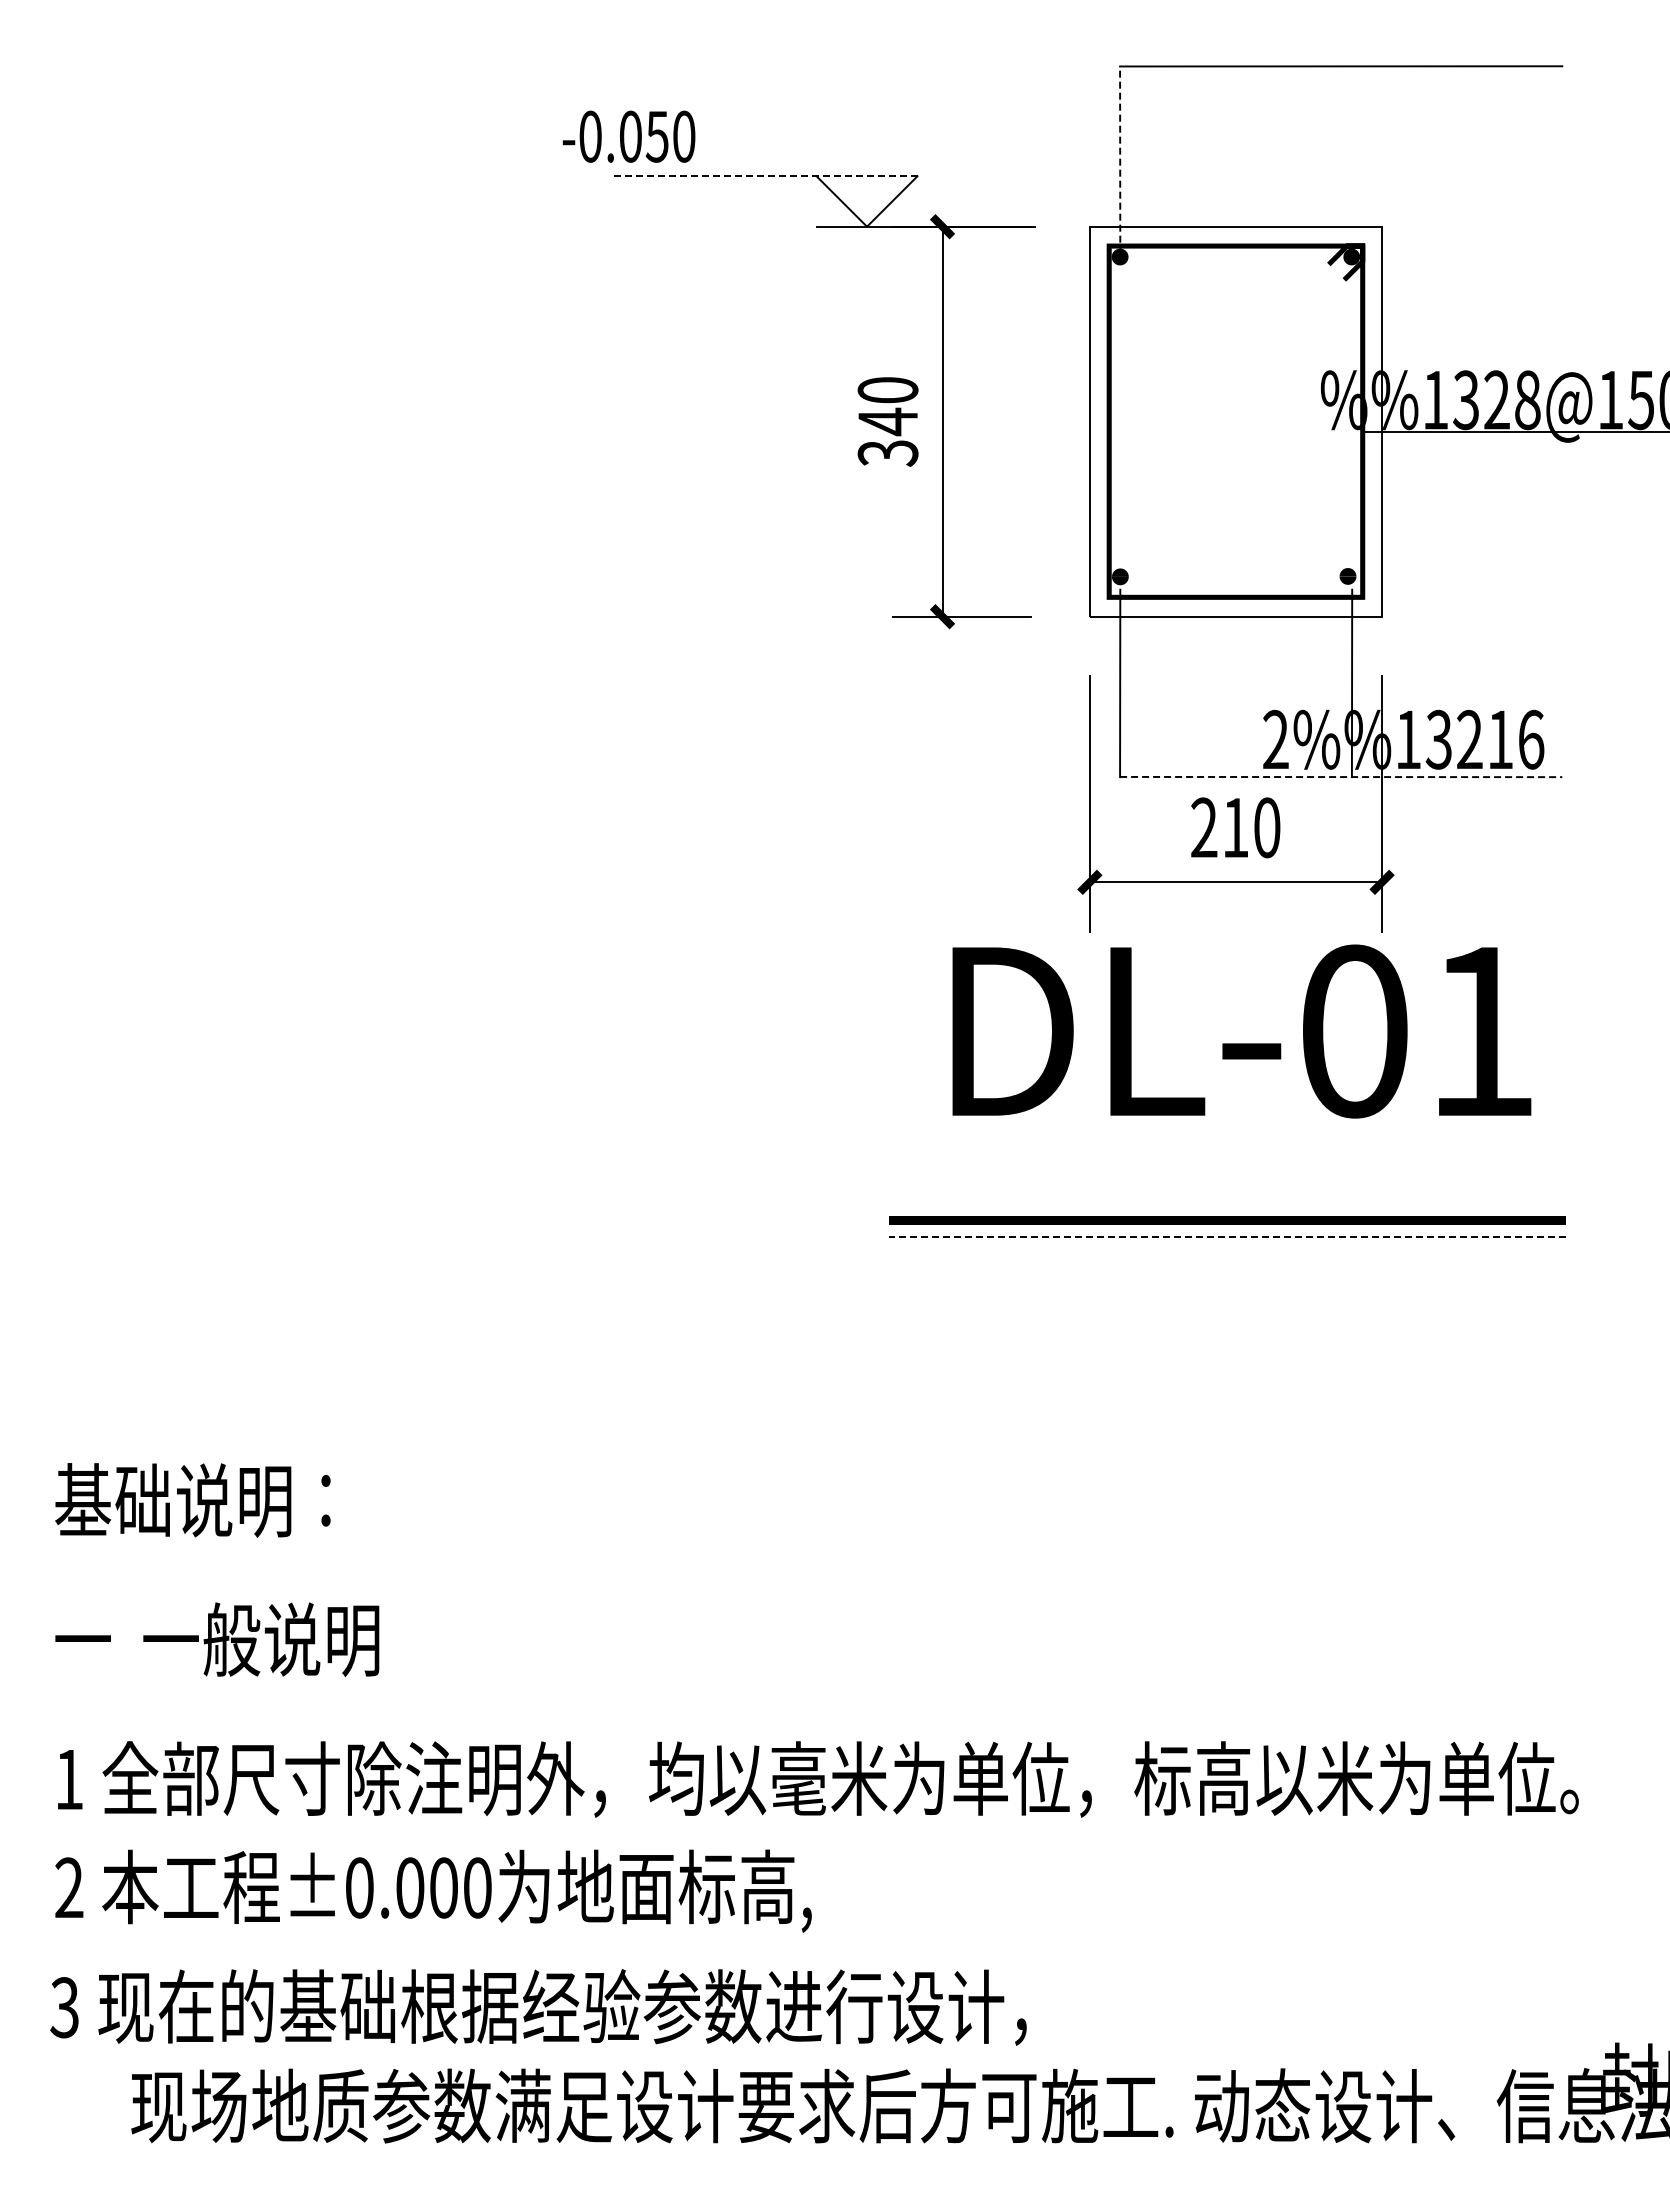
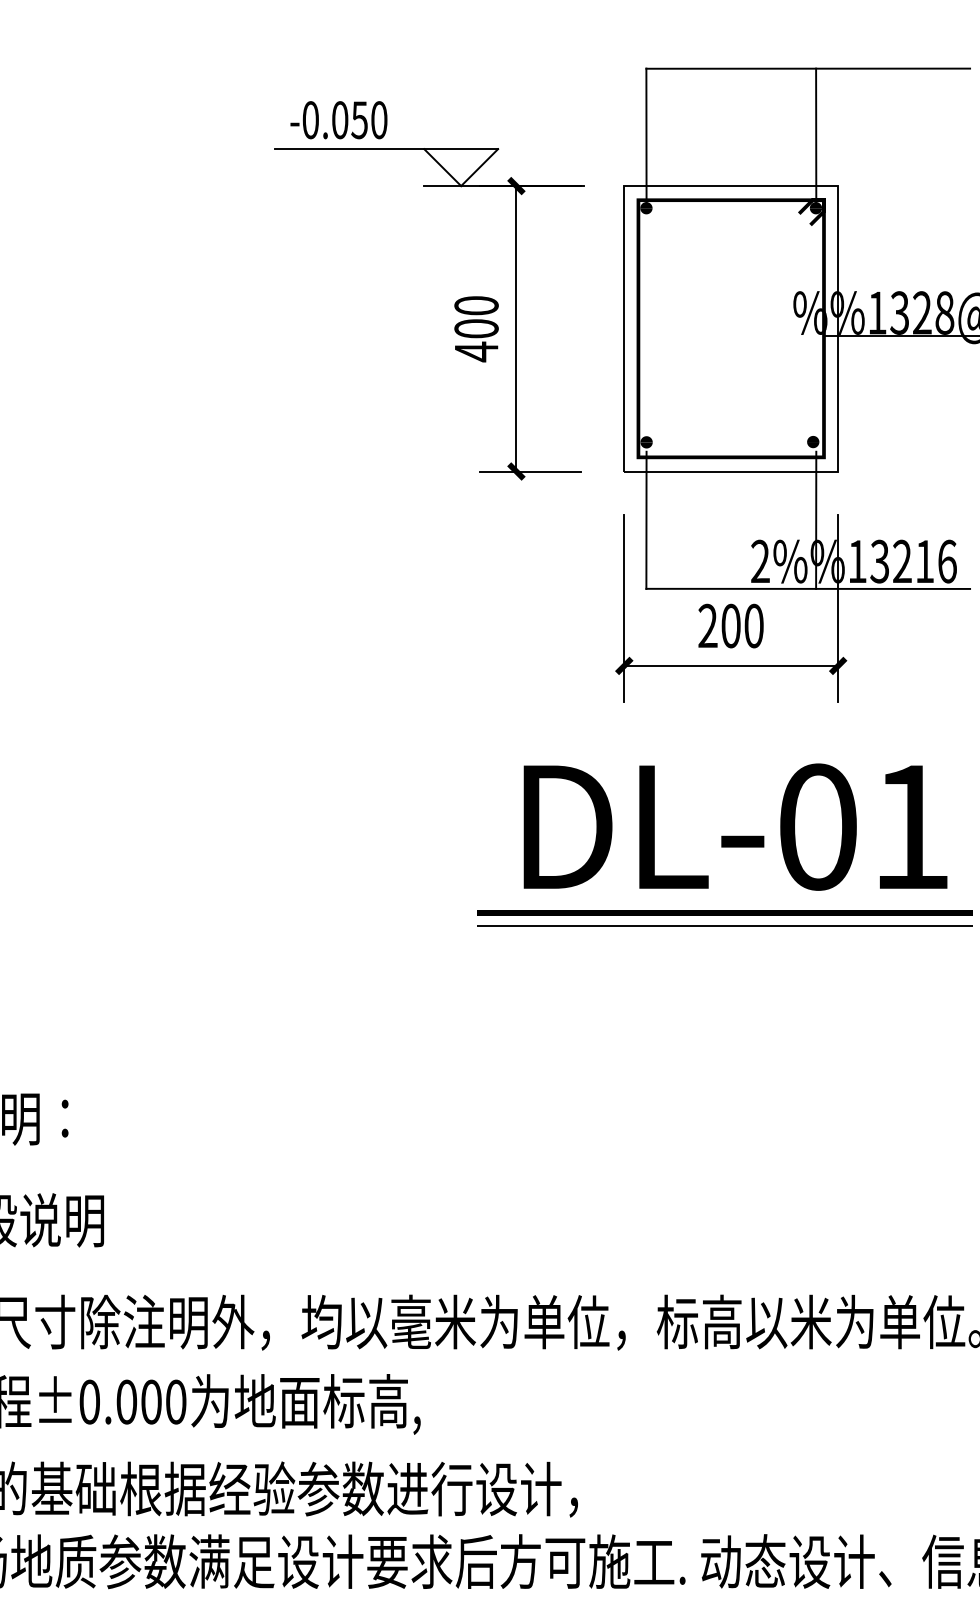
text: (628, 136) -> (338, 120), moved
line: (1120, 159) -> (646, 136), dashed -> solid
line: (1351, 159) -> (815, 136), added
line: (764, 176) -> (386, 149), dashed -> solid
text: (887, 437) -> (476, 340), 340 -> 400
line: (1341, 777) -> (808, 589), dashed -> solid
text: (1235, 827) -> (730, 625), 210 -> 200
text: (1241, 1031) -> (735, 827), moved
line: (1227, 1237) -> (725, 925), dashed -> solid

